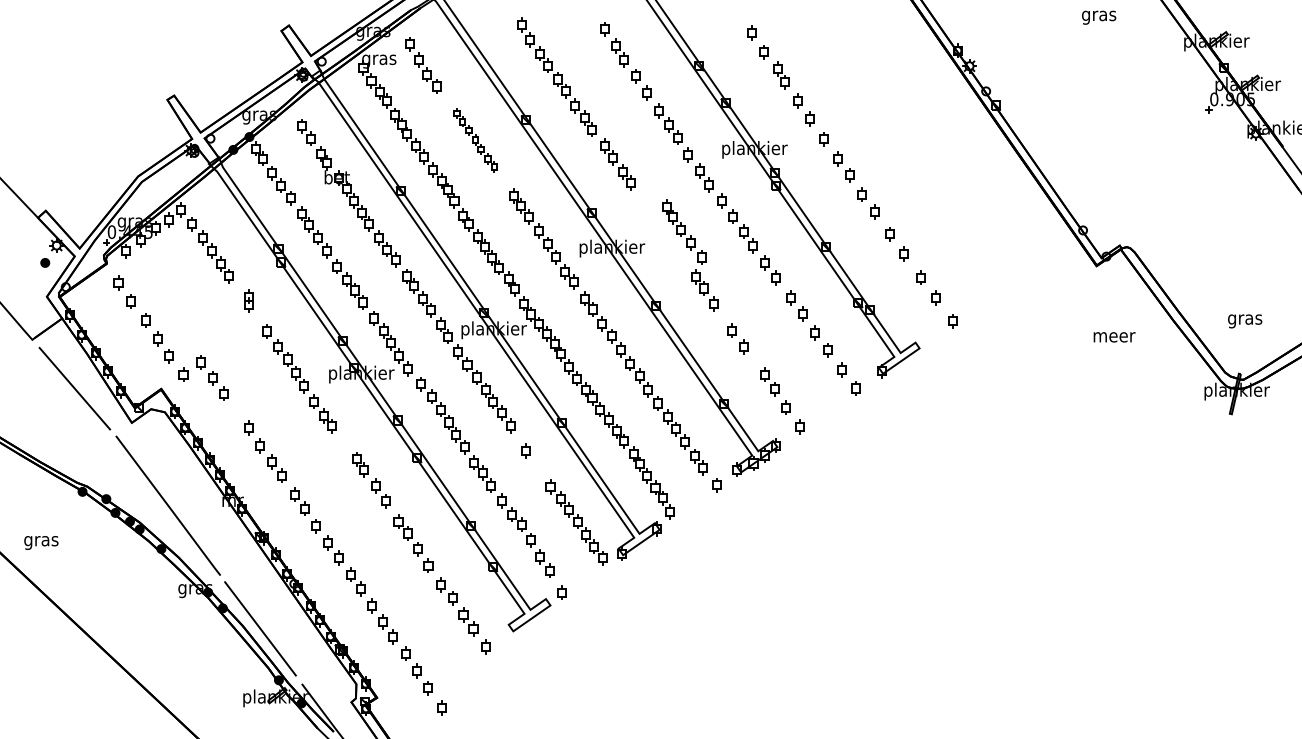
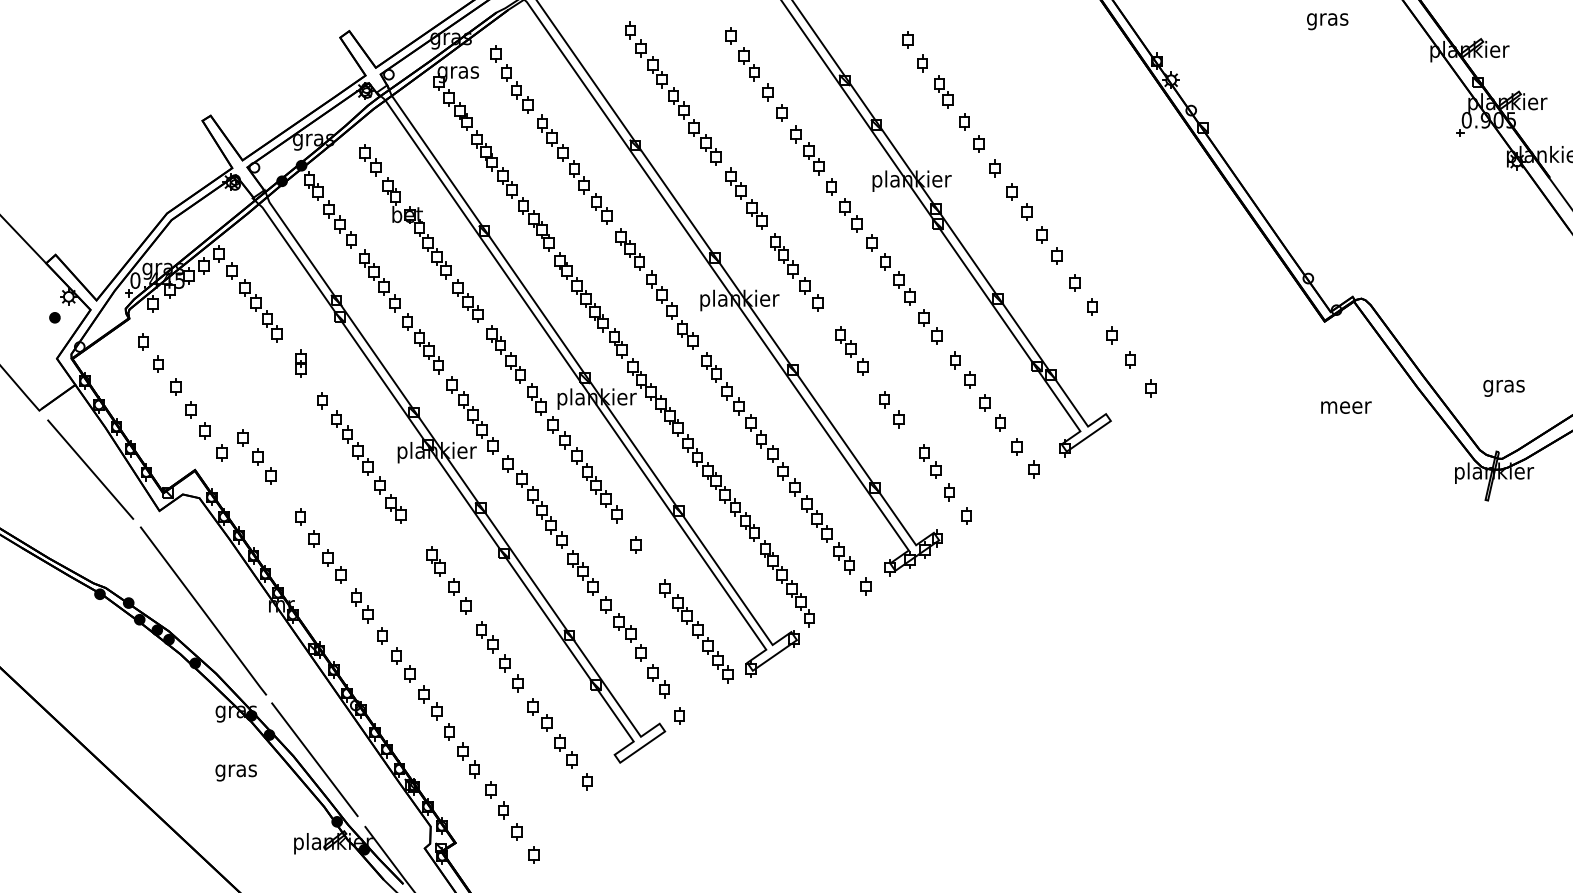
part: (475, 140) -> (574, 169), size x1.43
part: (684, 232) -> (796, 272), moved
text: (40, 542) -> (235, 772), moved

